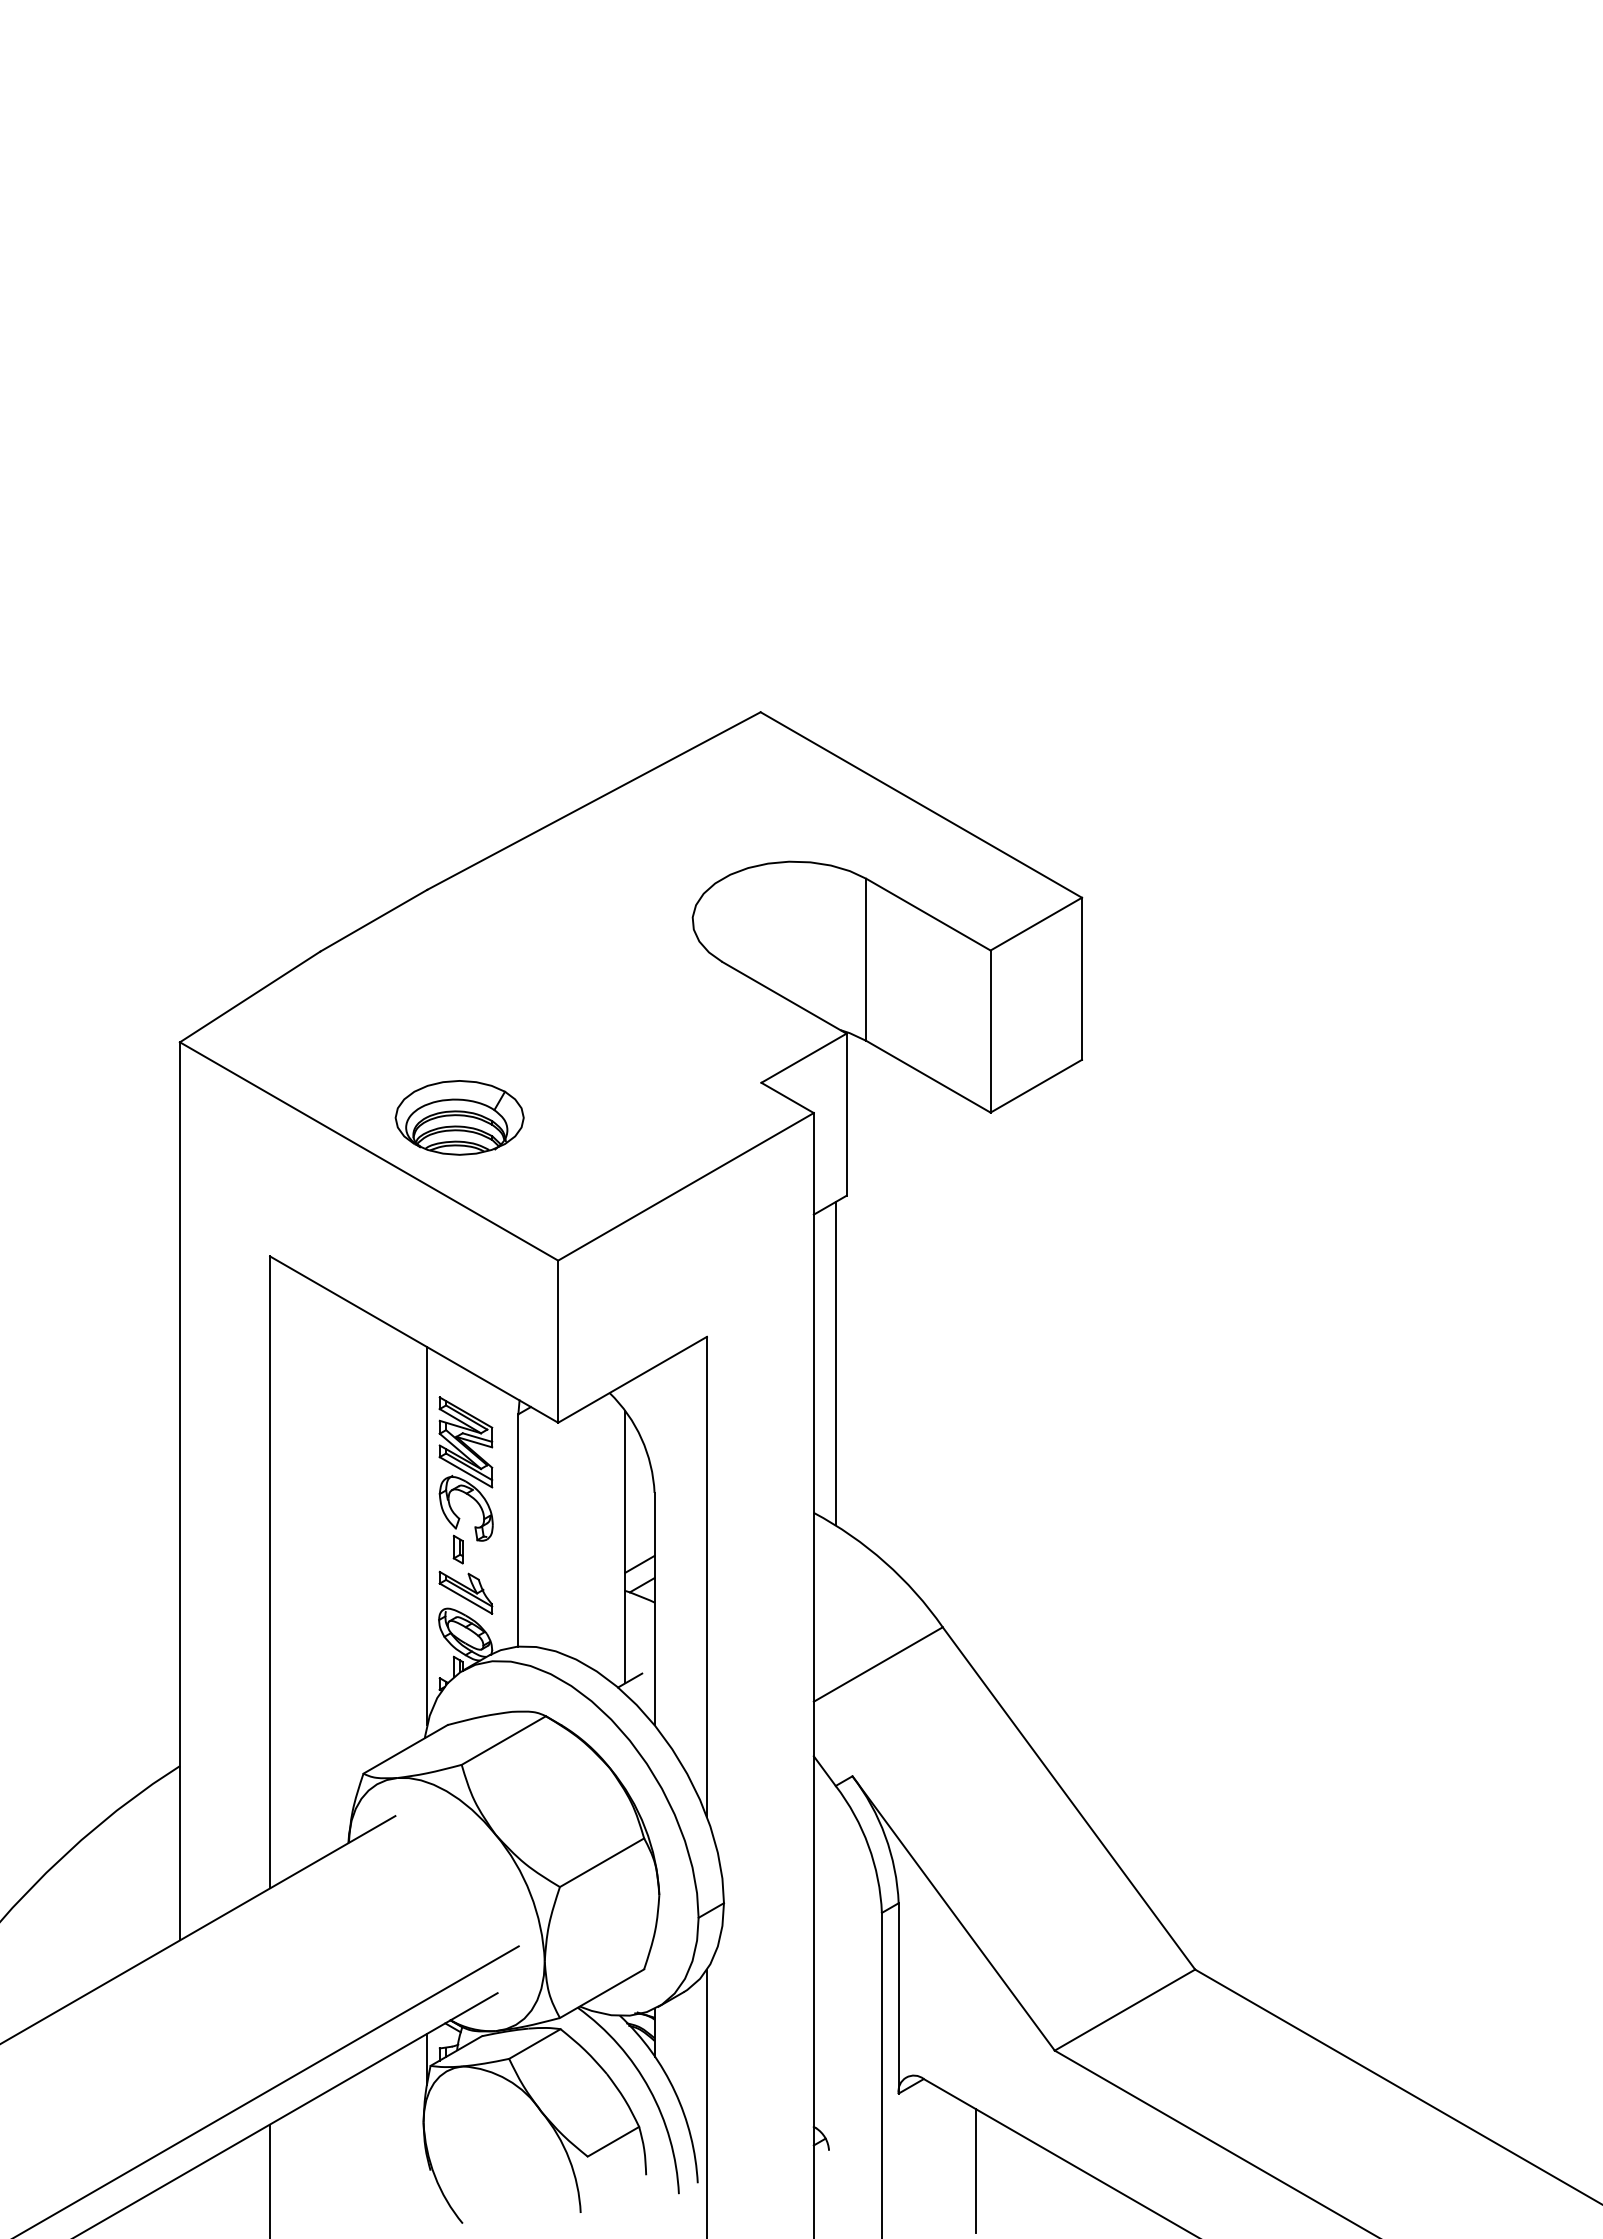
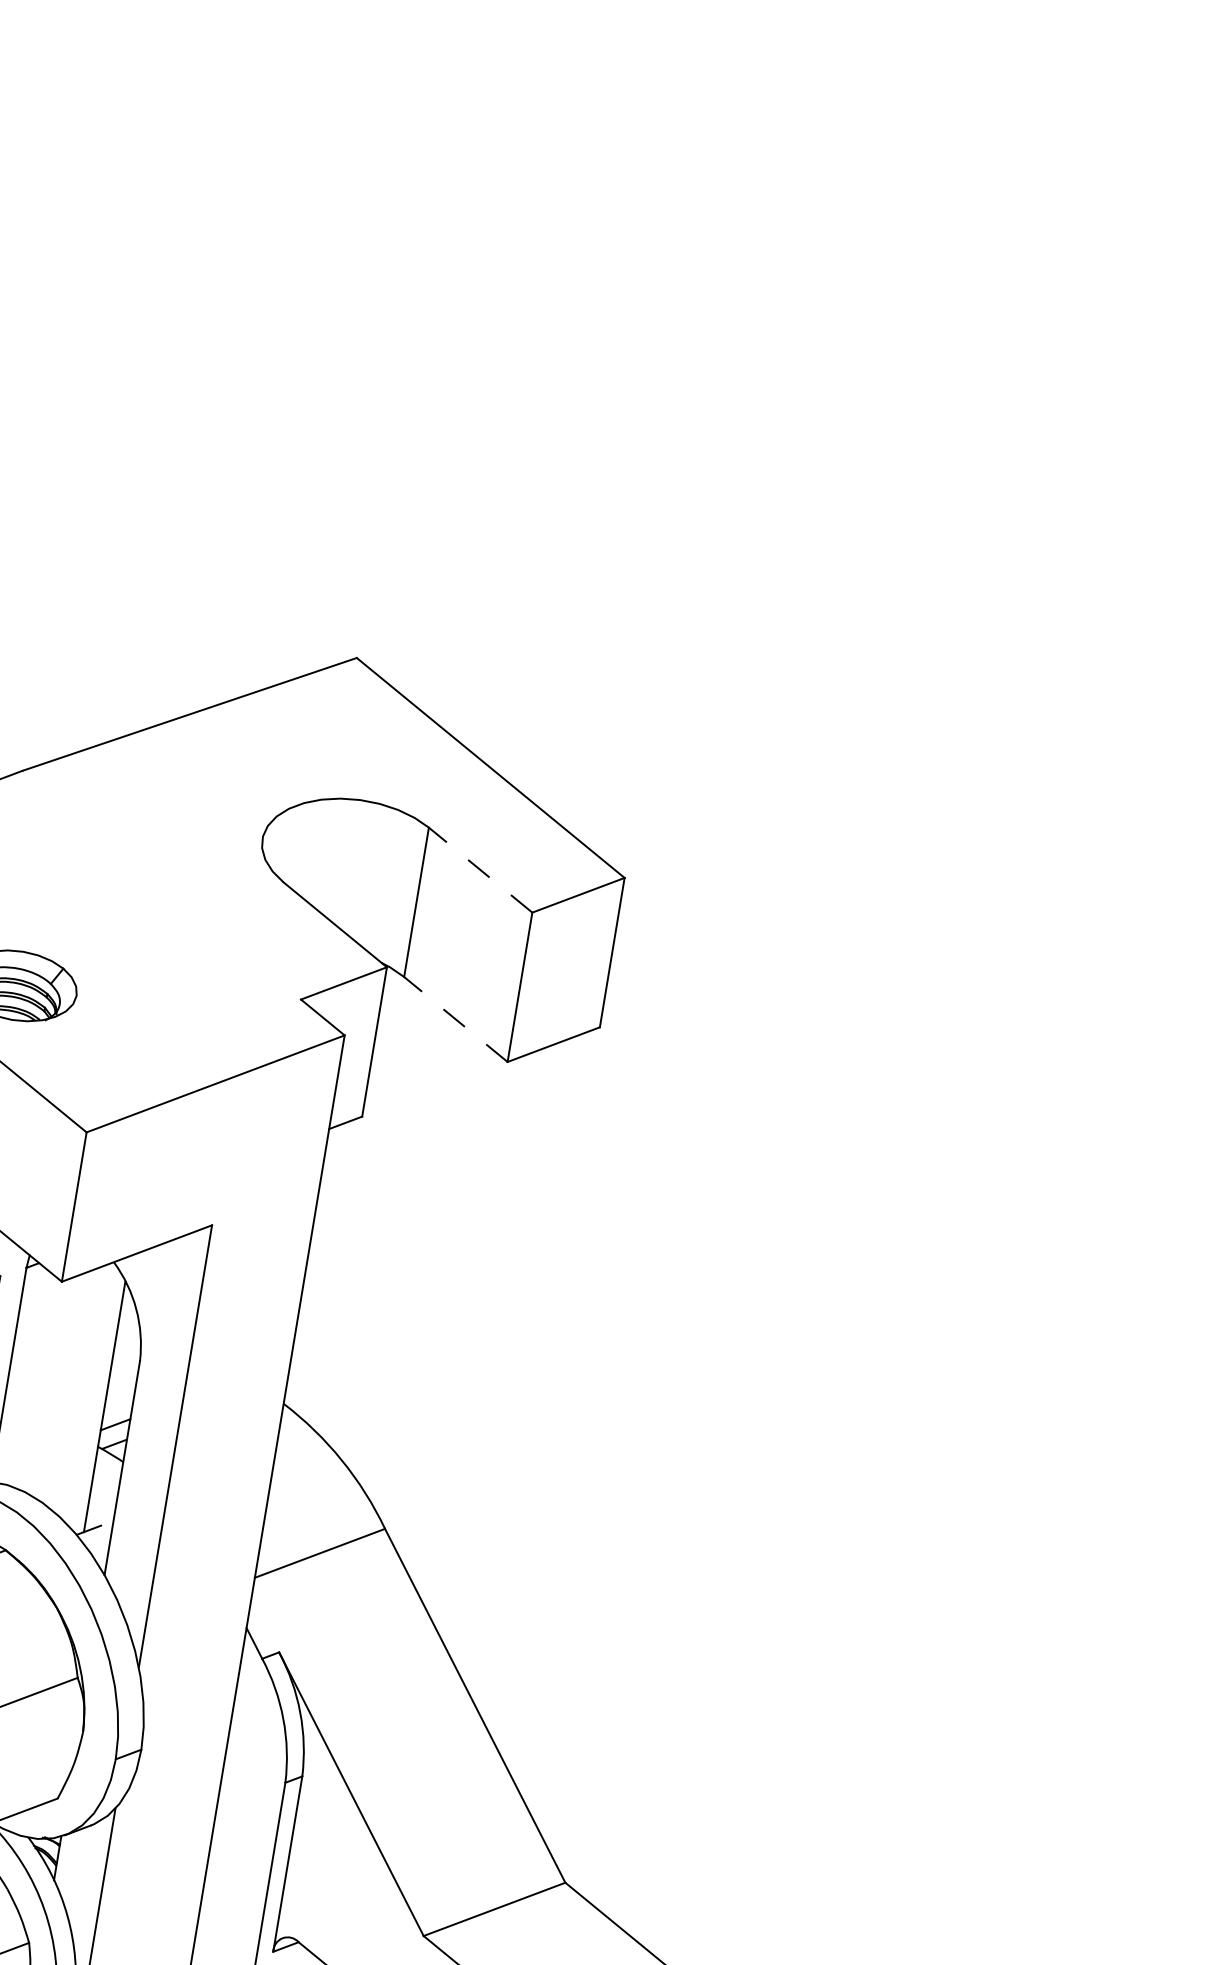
line: (928, 914) -> (480, 869), solid -> dashed
line: (928, 1076) -> (455, 1019), solid -> dashed
line: (835, 1363) -> (326, 1269), removed

